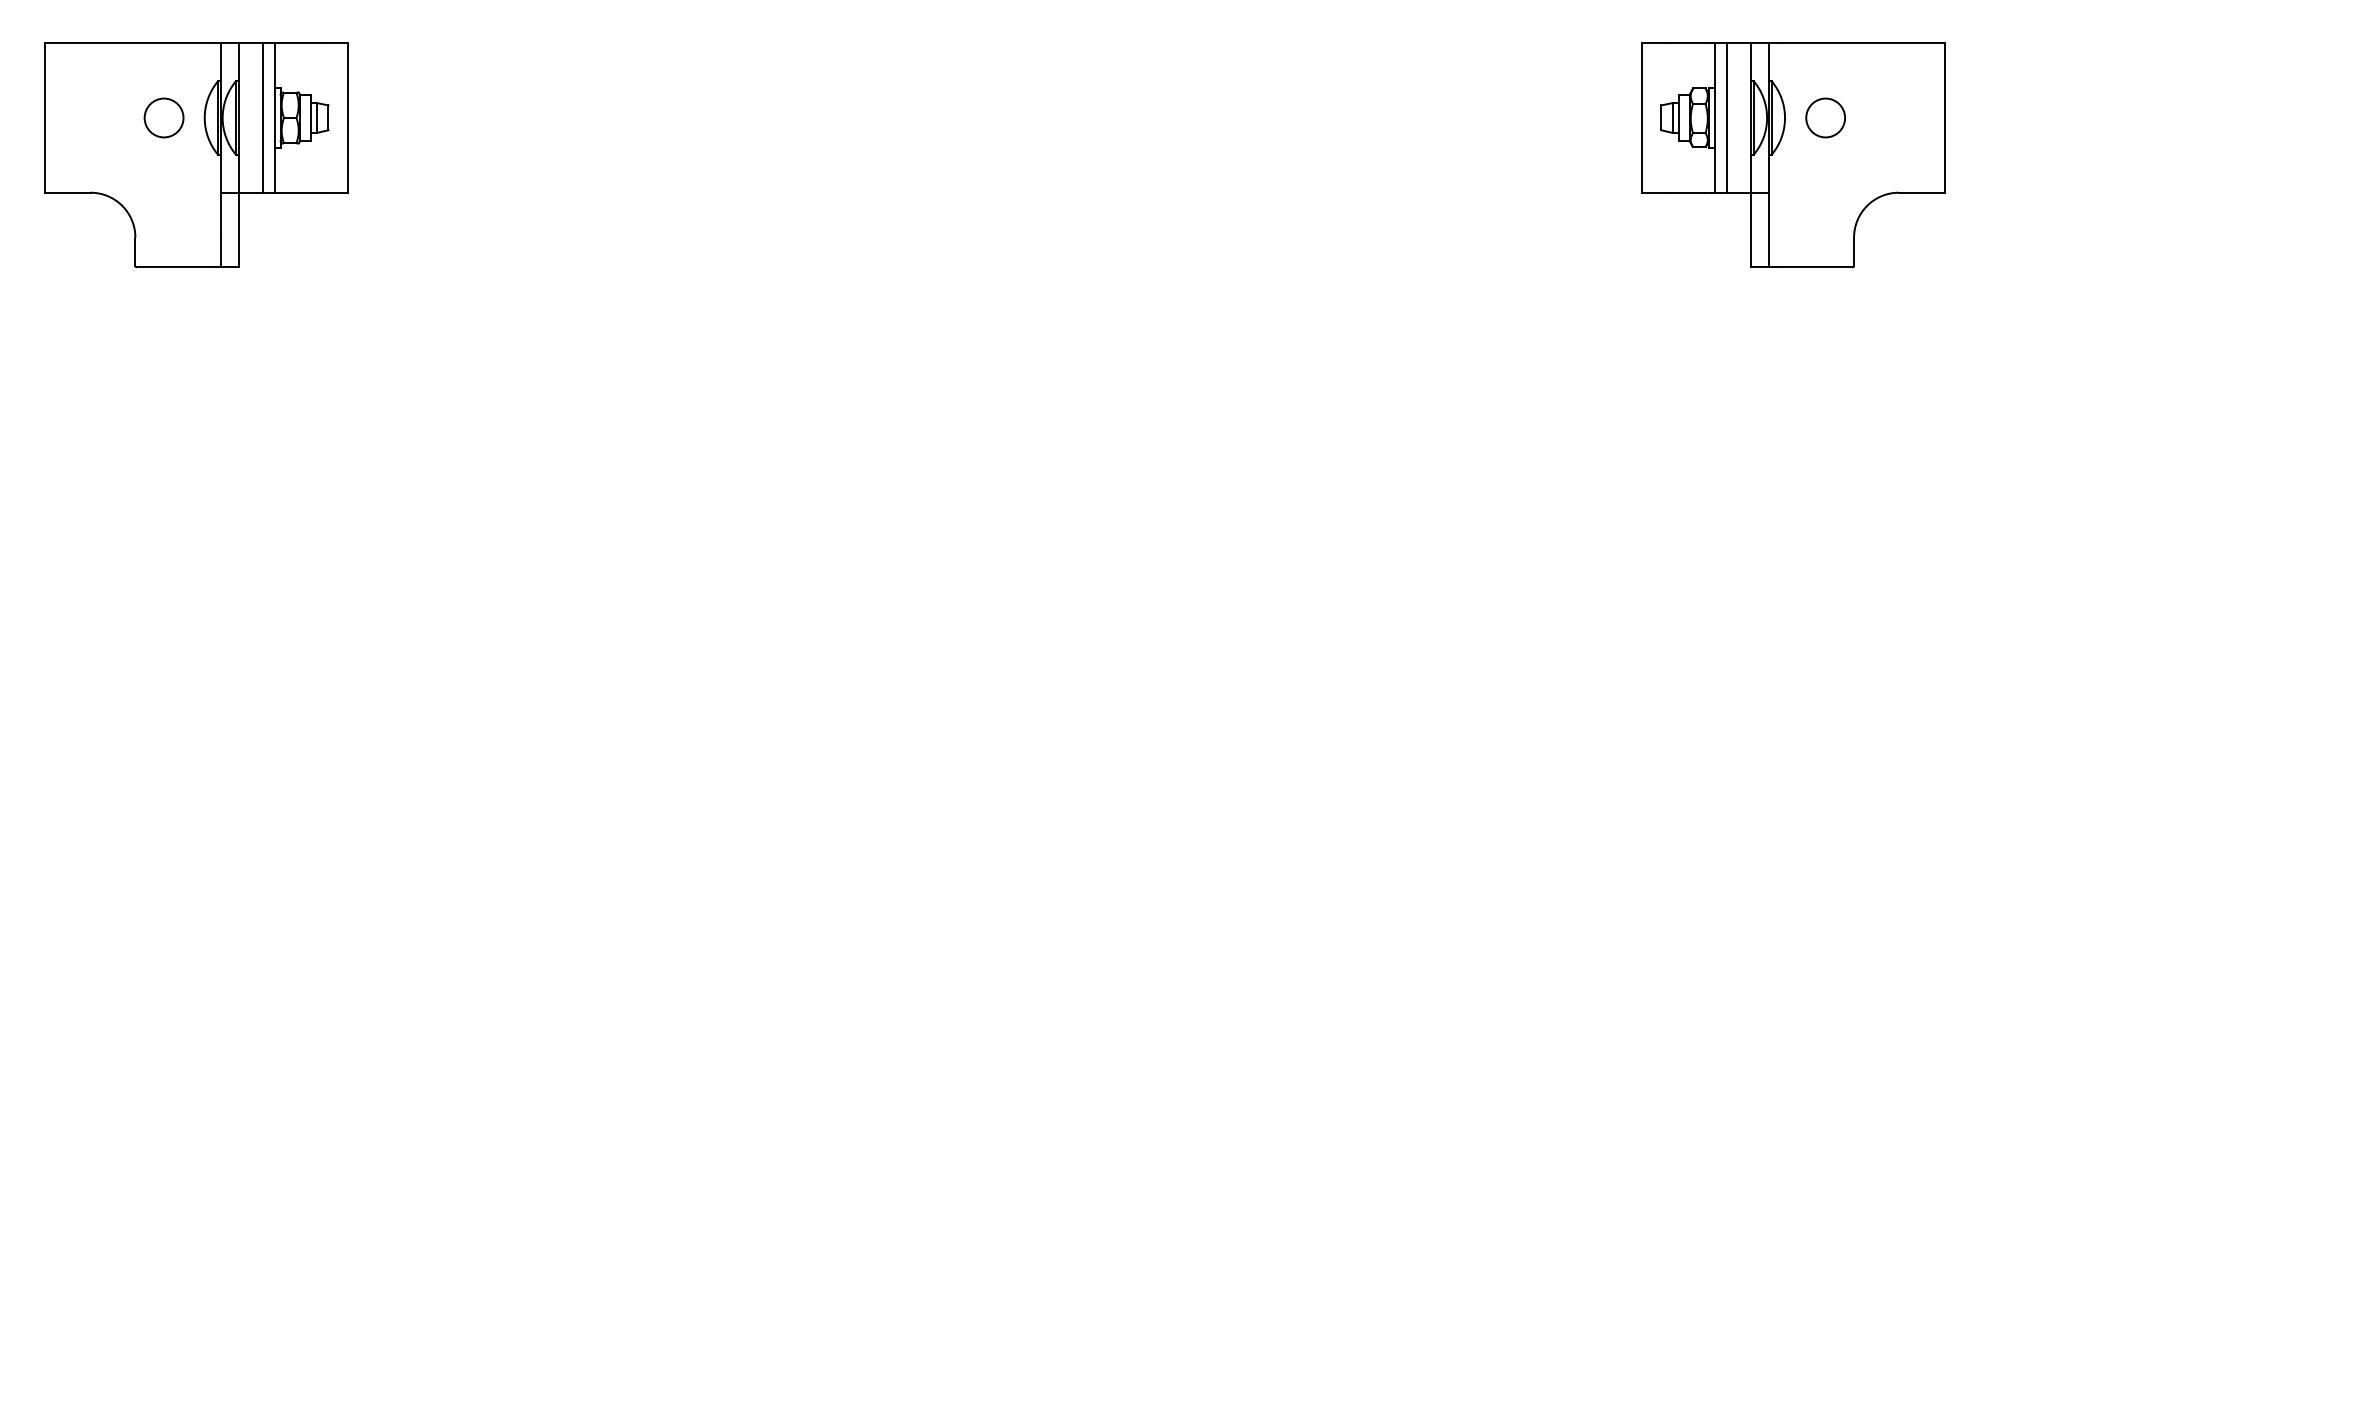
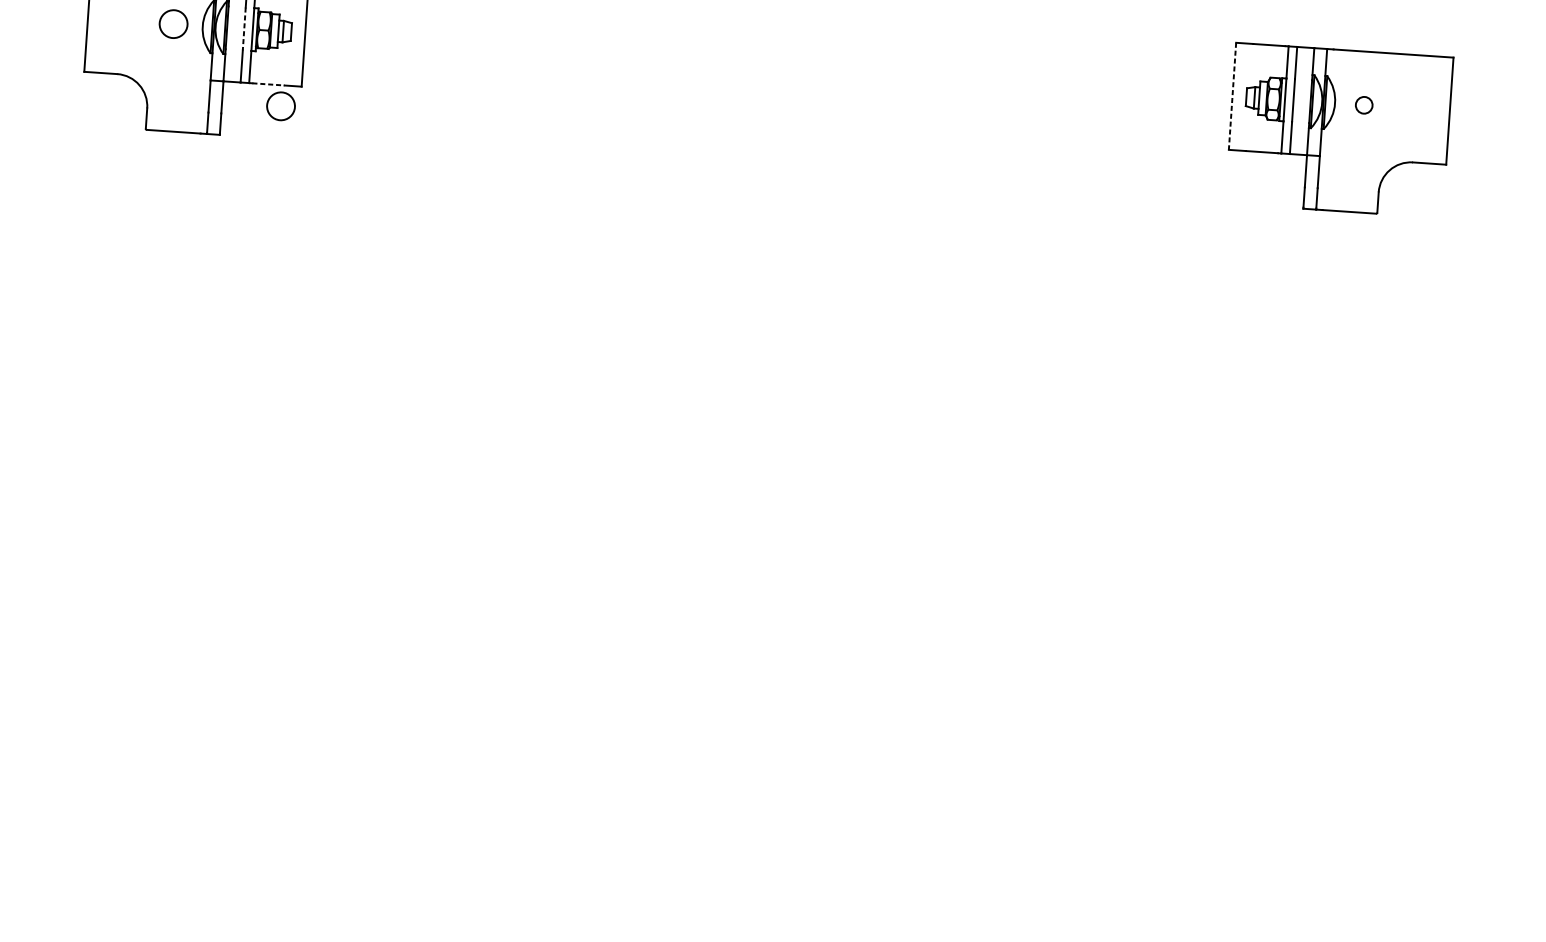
circle: (1825, 117) -> (1364, 104), size x0.6
line: (262, 118) -> (244, 29), solid -> dashed
line: (1641, 118) -> (1232, 96), solid -> dashed
line: (302, 192) -> (269, 84), solid -> dashed
circle: (320, 221) -> (280, 105), added

